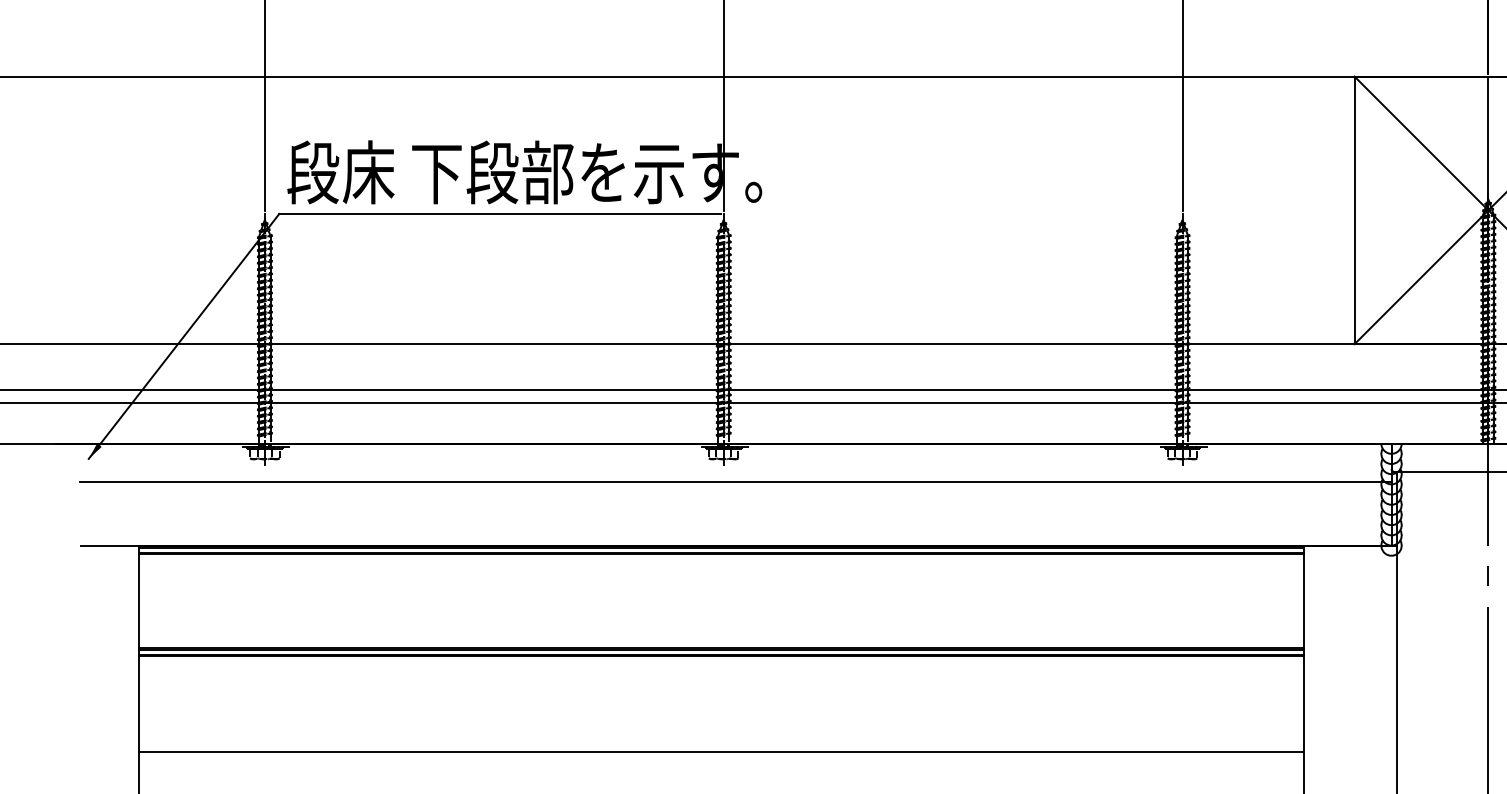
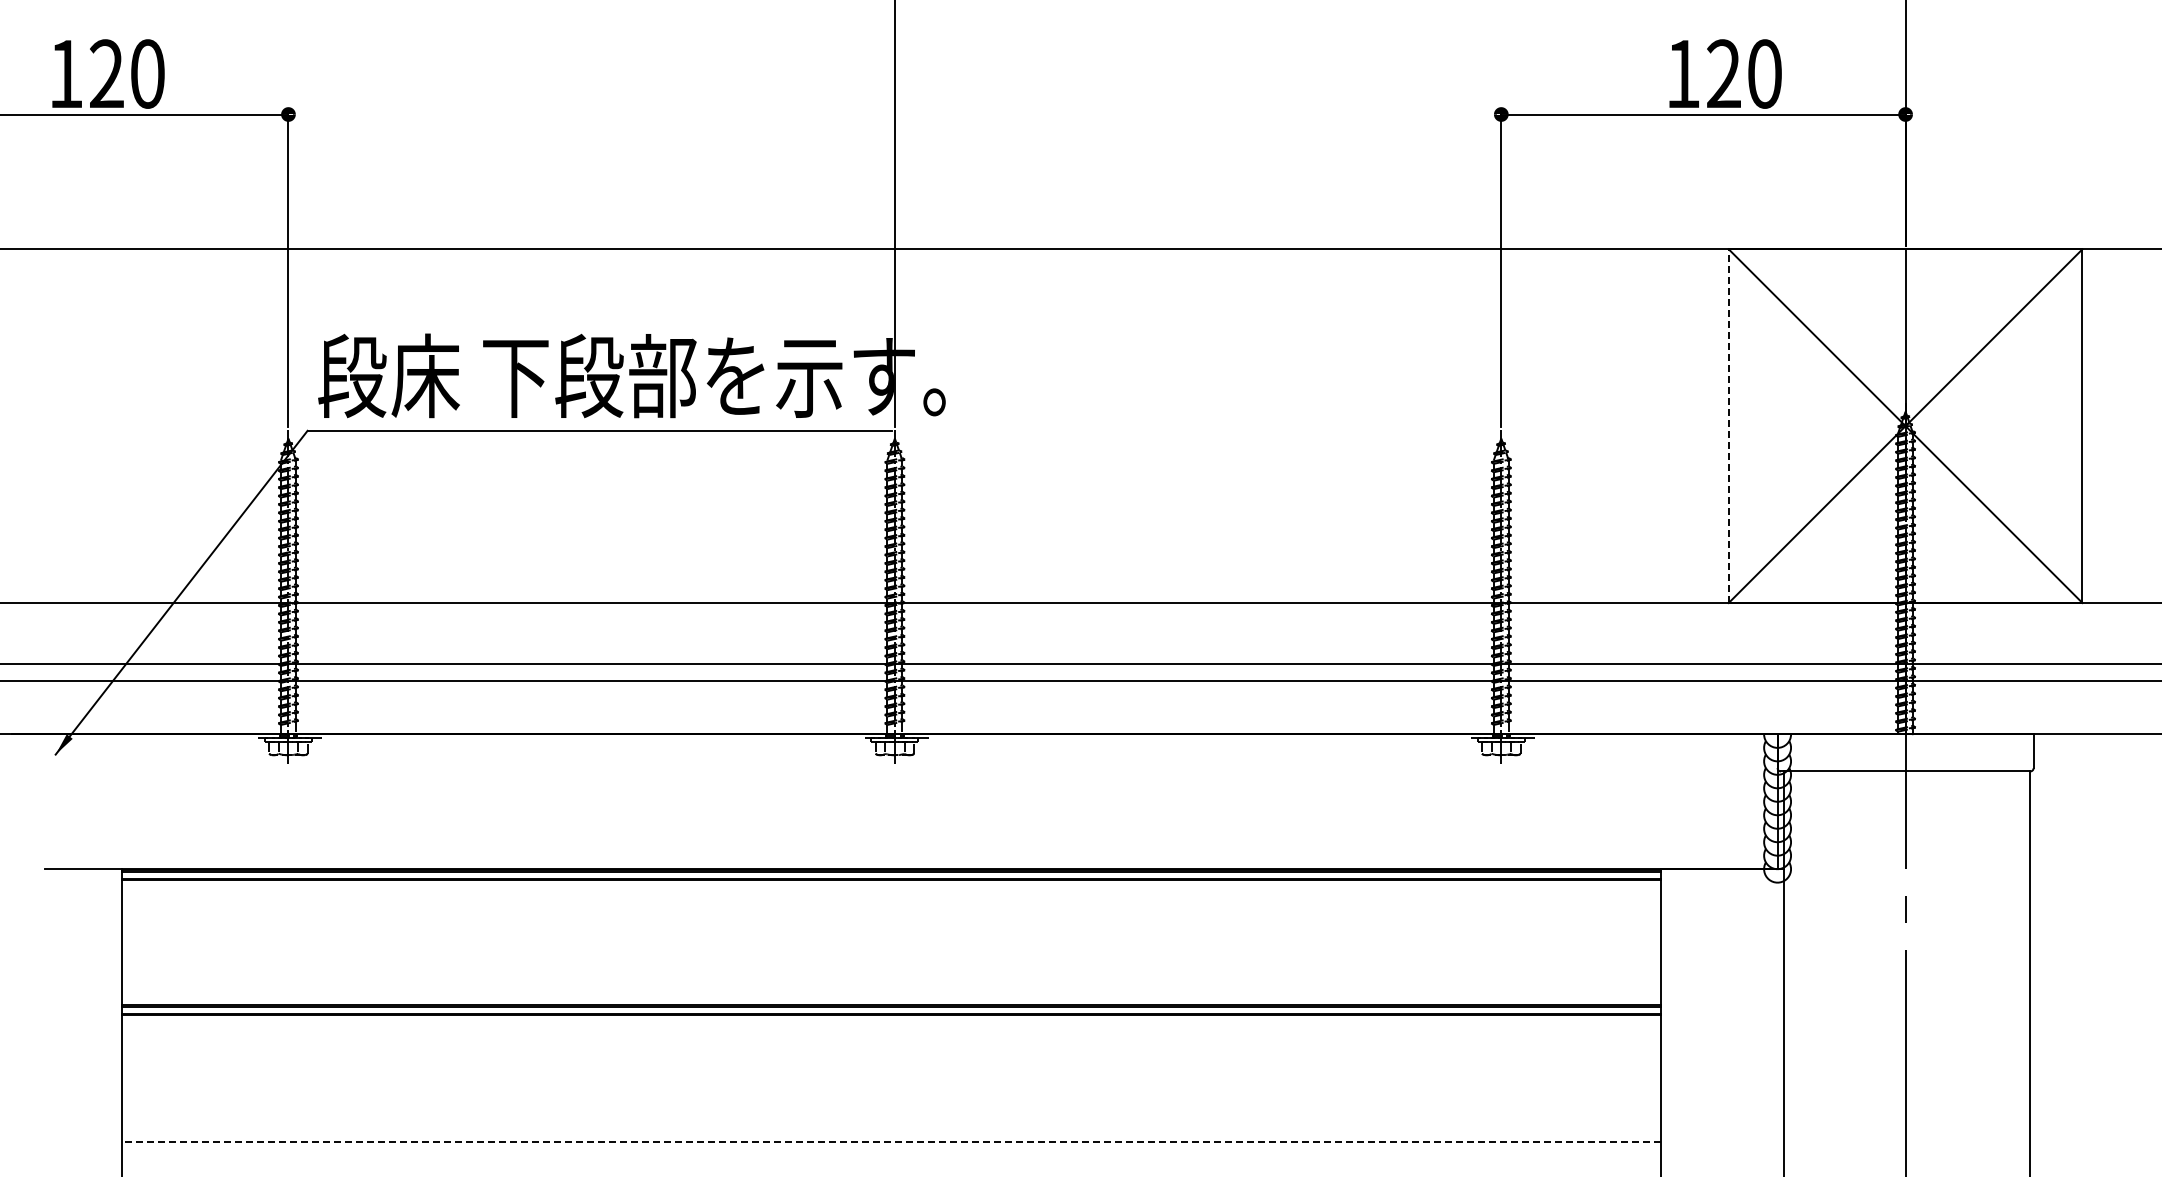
line: (1354, 210) -> (1728, 426), solid -> dashed
line: (735, 481) -> (910, 784), removed
line: (721, 751) -> (891, 1141), solid -> dashed

